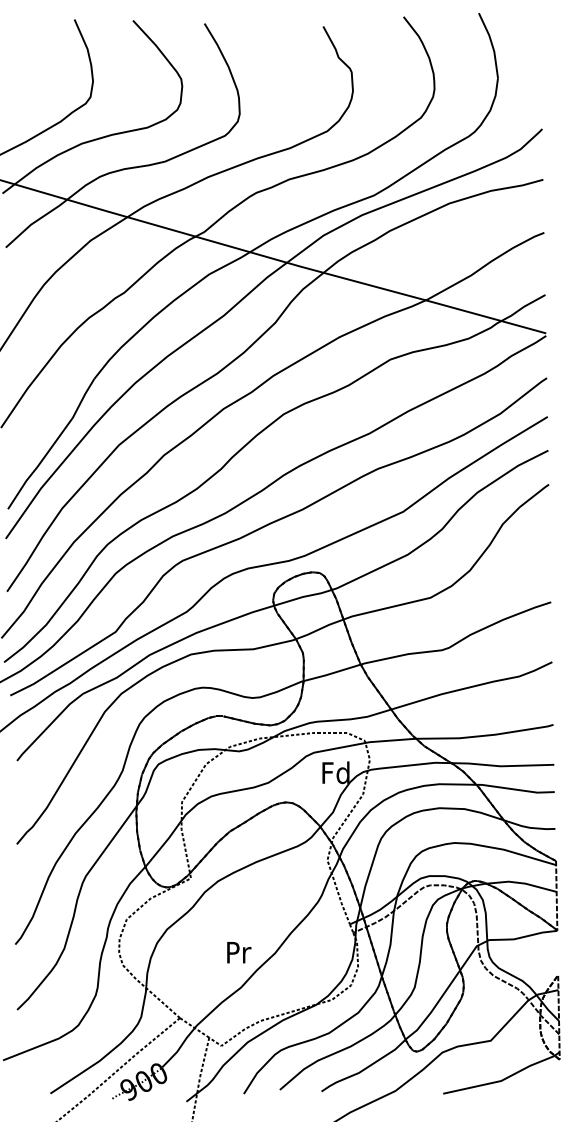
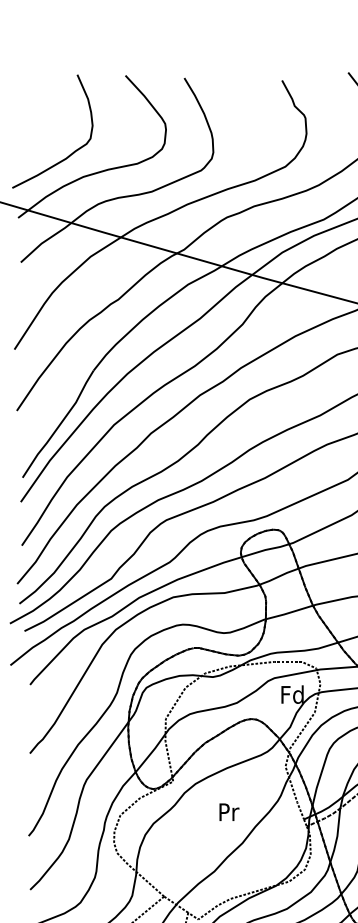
text: (239, 952) -> (229, 812), moved

